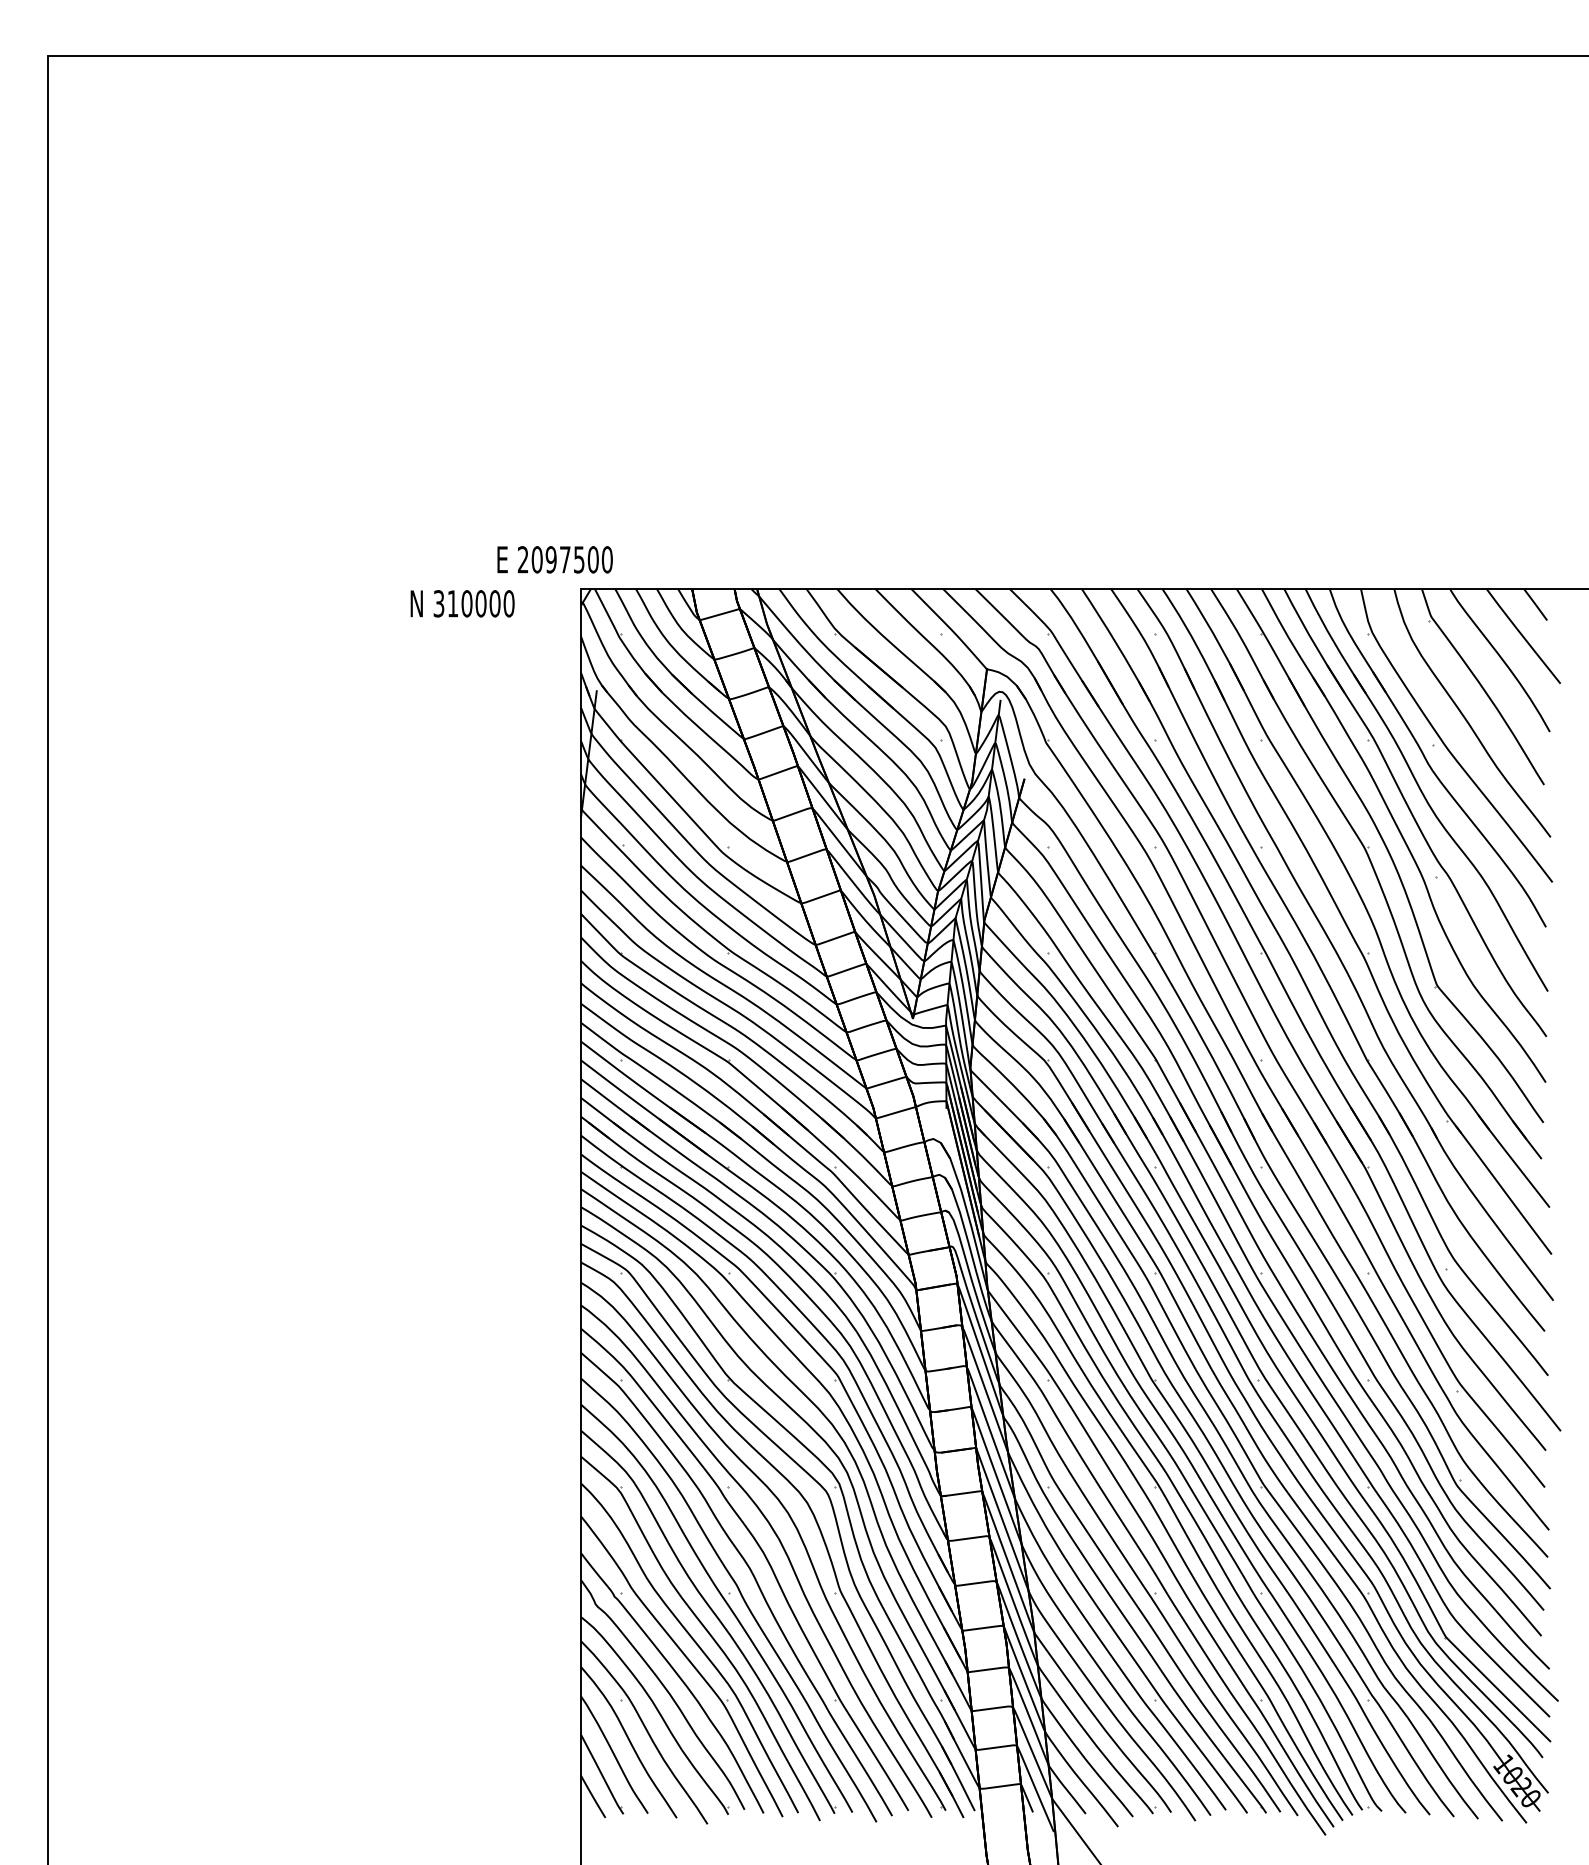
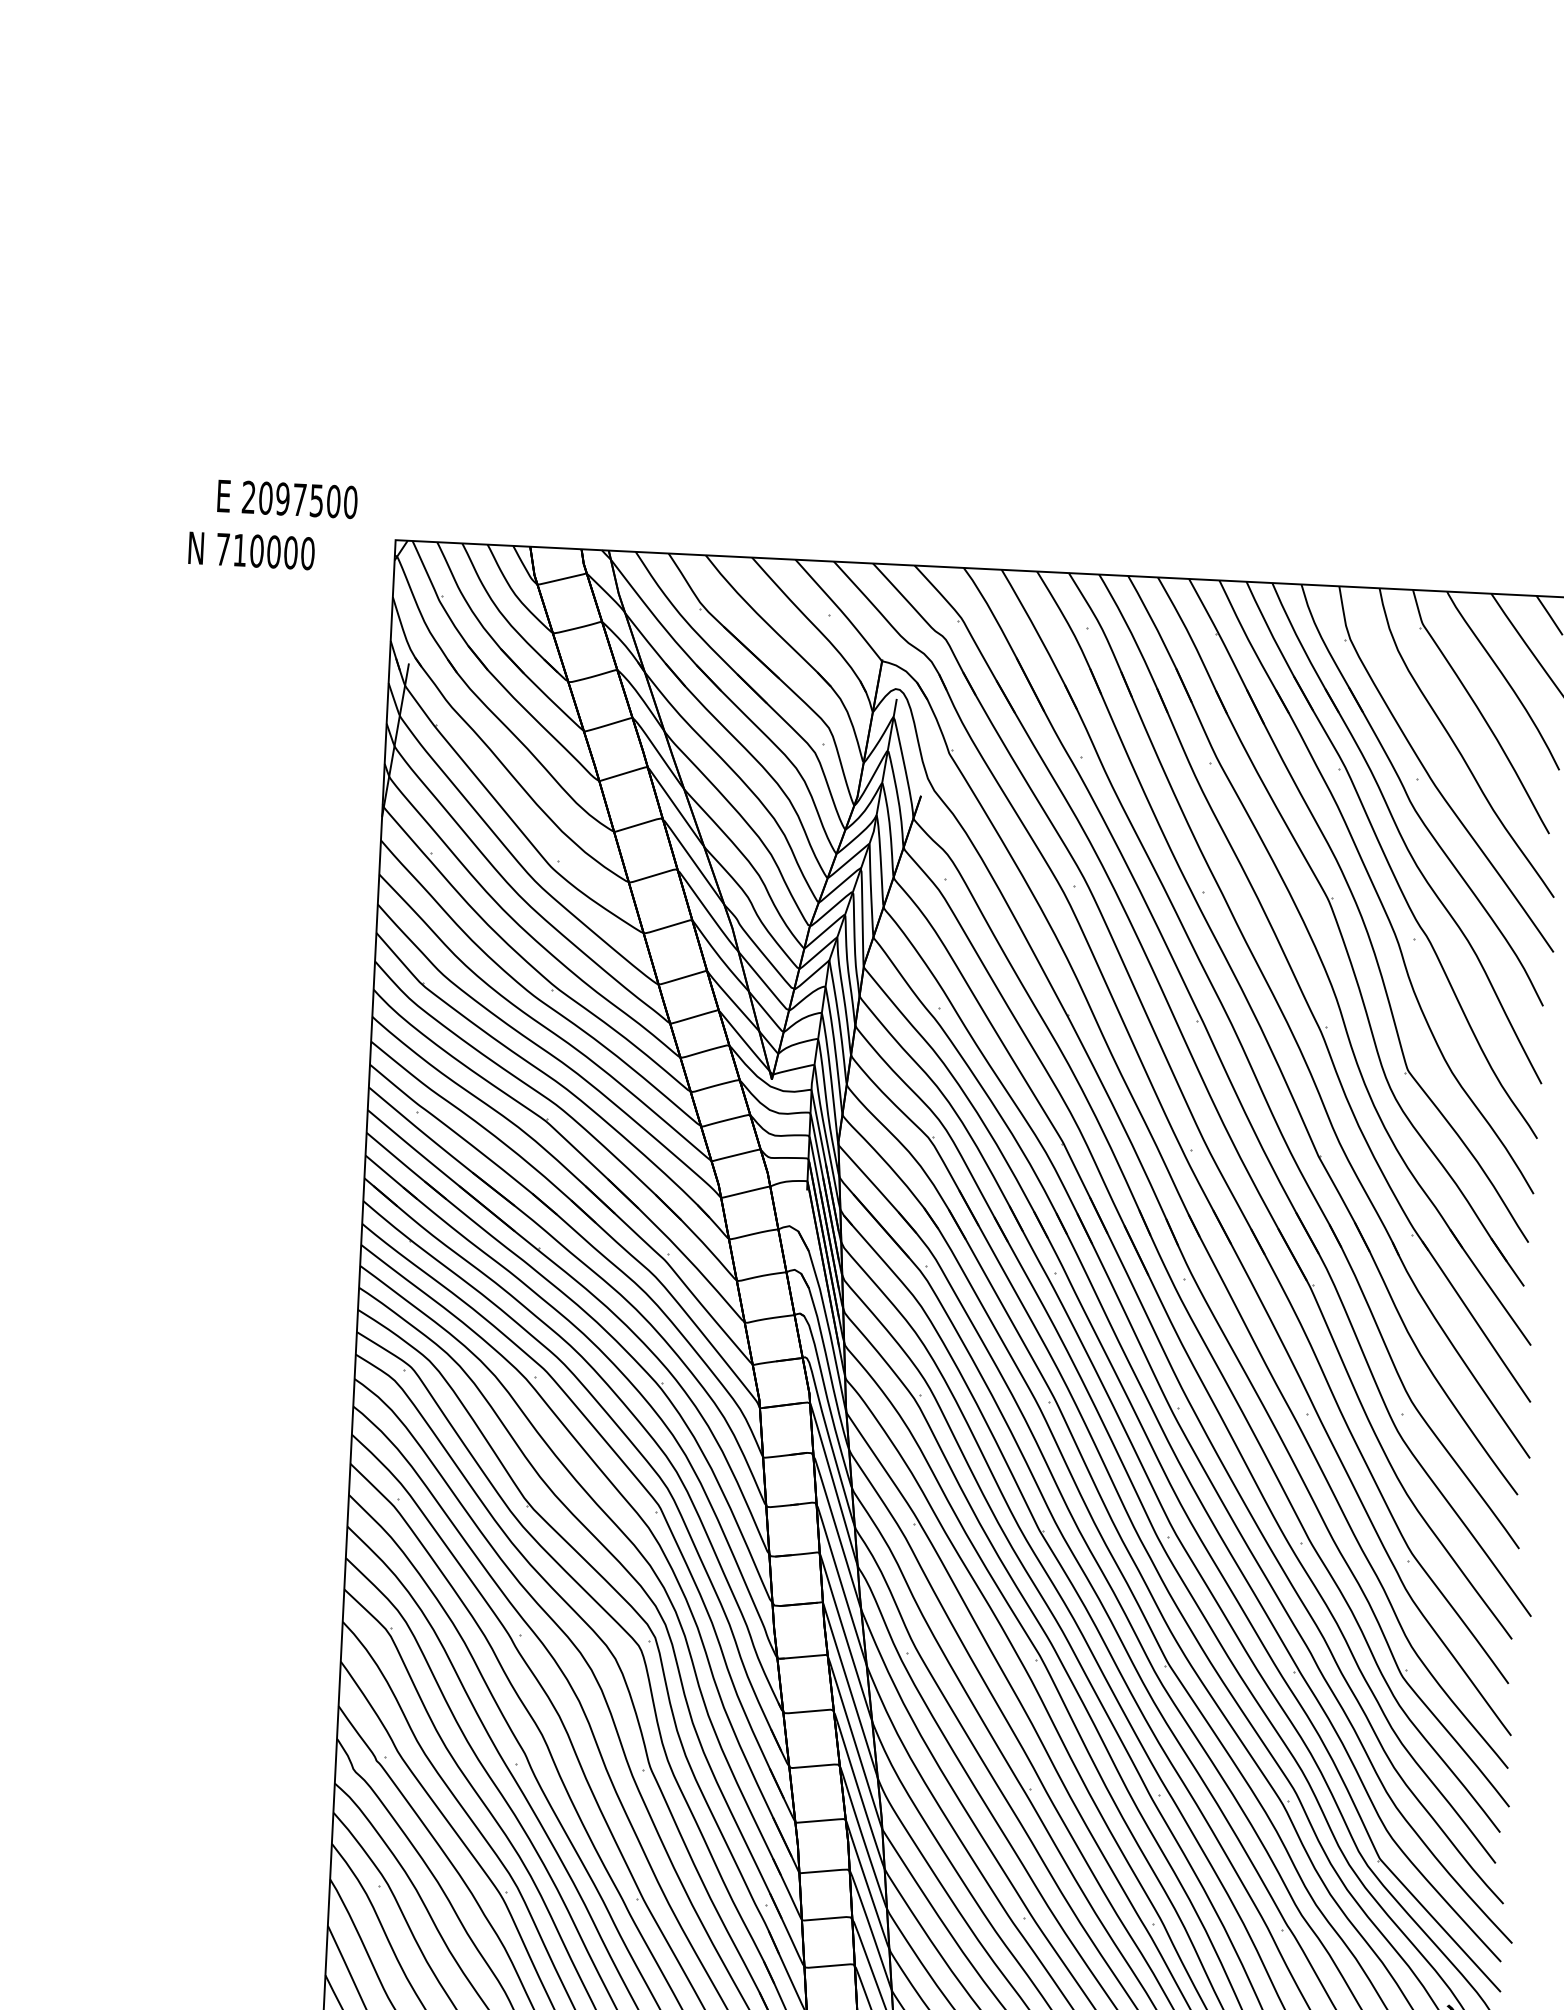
text: (554, 559) -> (286, 498), moved
text: (438, 603) -> (222, 549), 310000 -> 710000

